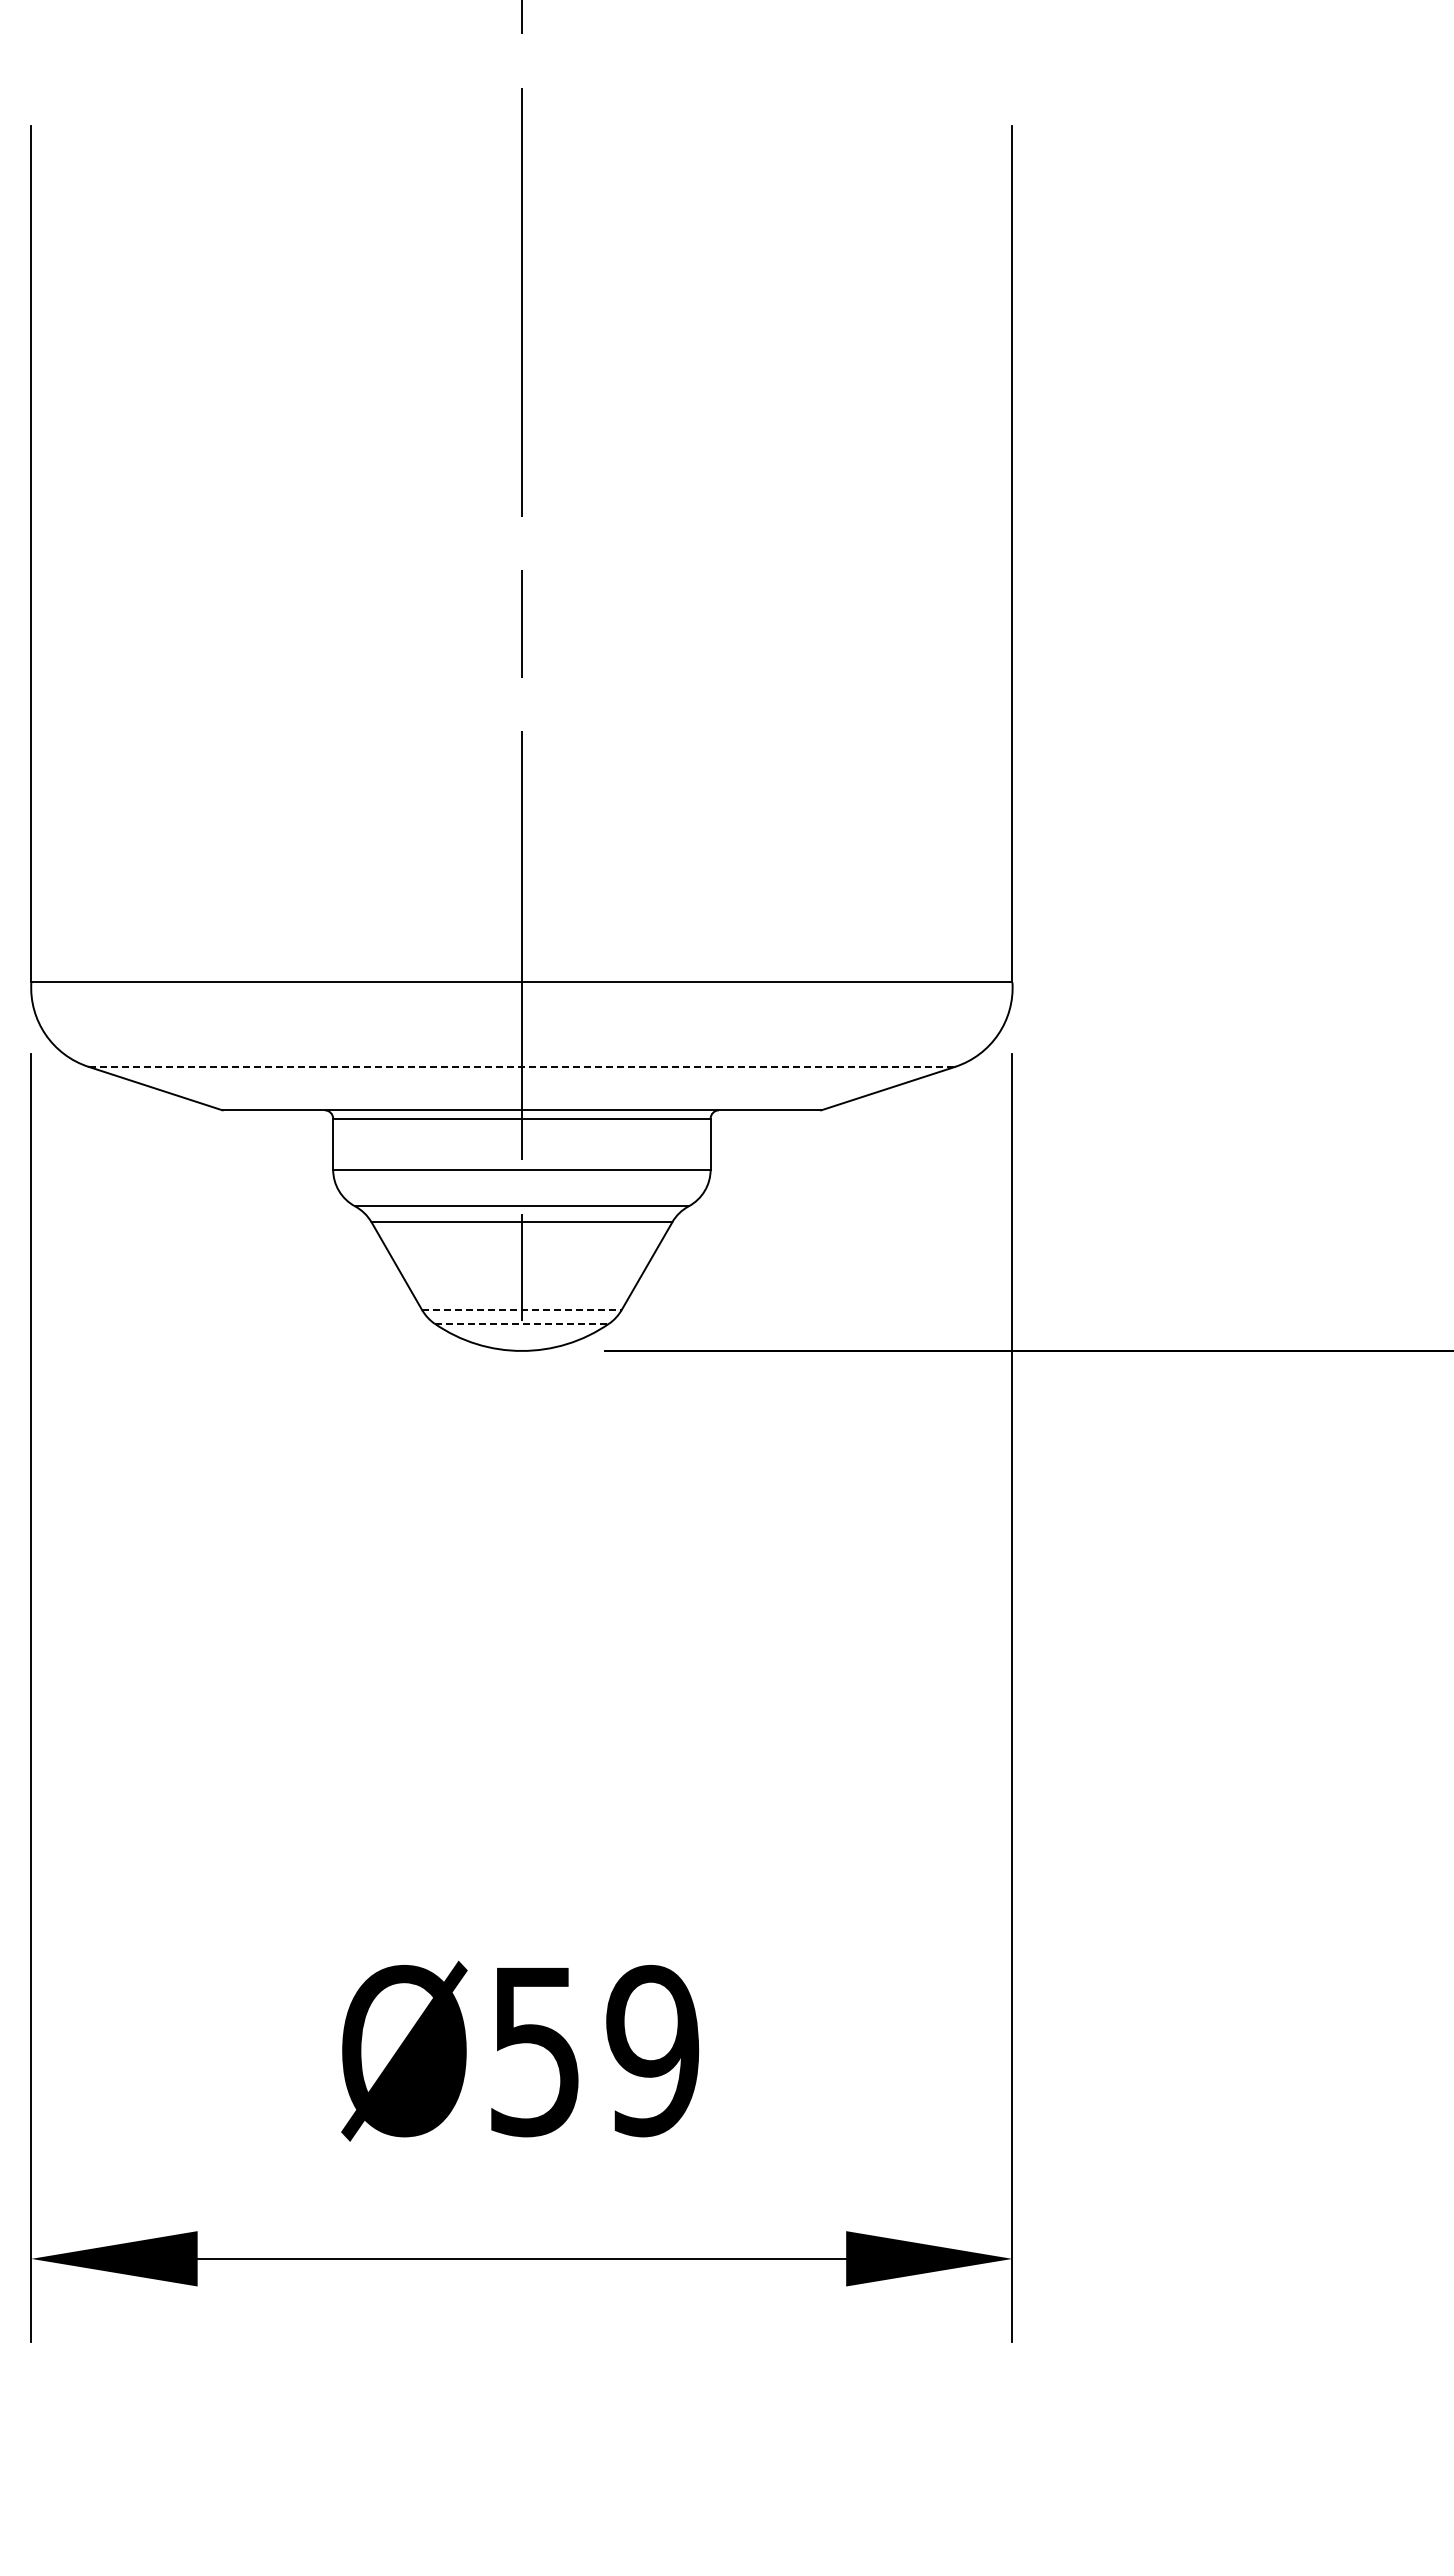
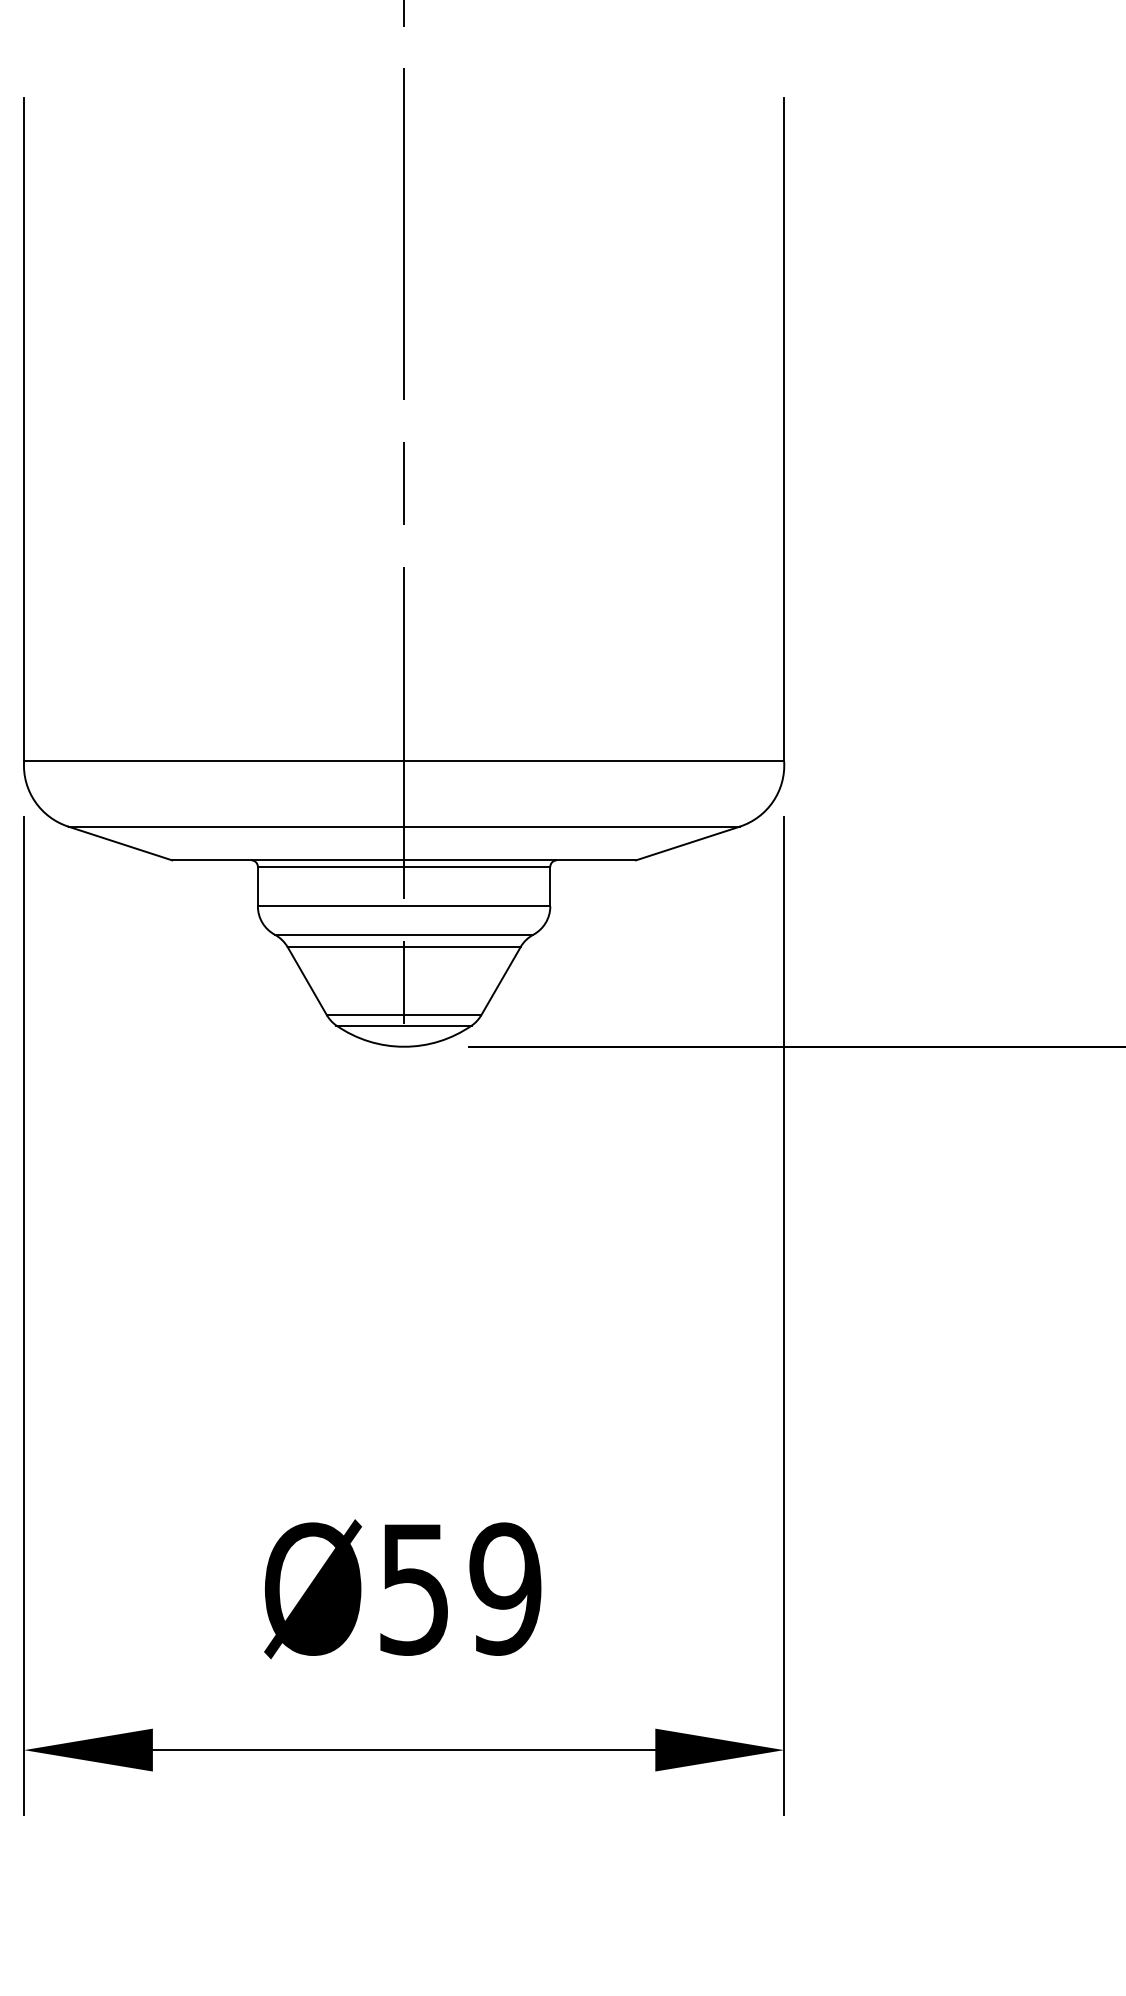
line: (522, 1066) -> (404, 826), dashed -> solid
line: (521, 1310) -> (403, 1015), dashed -> solid
line: (522, 1323) -> (404, 1025), dashed -> solid

